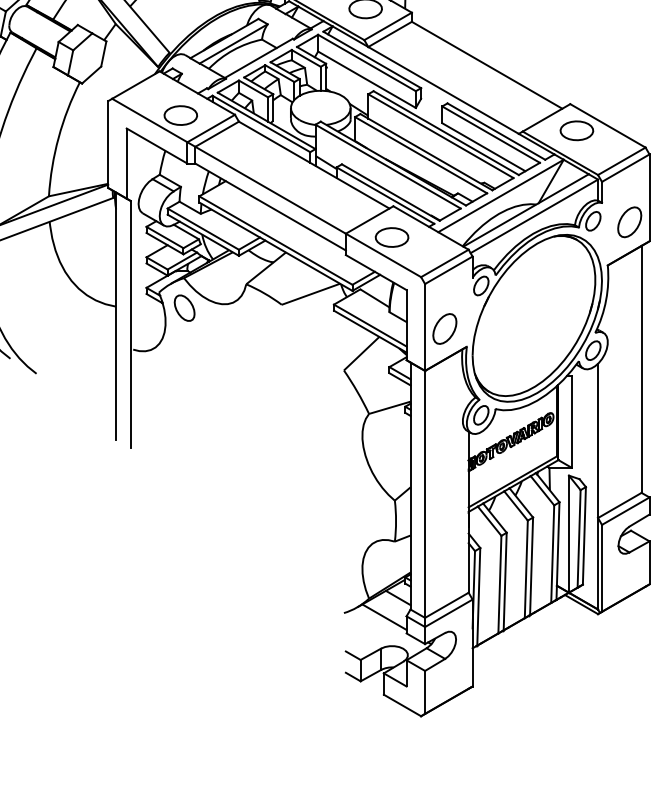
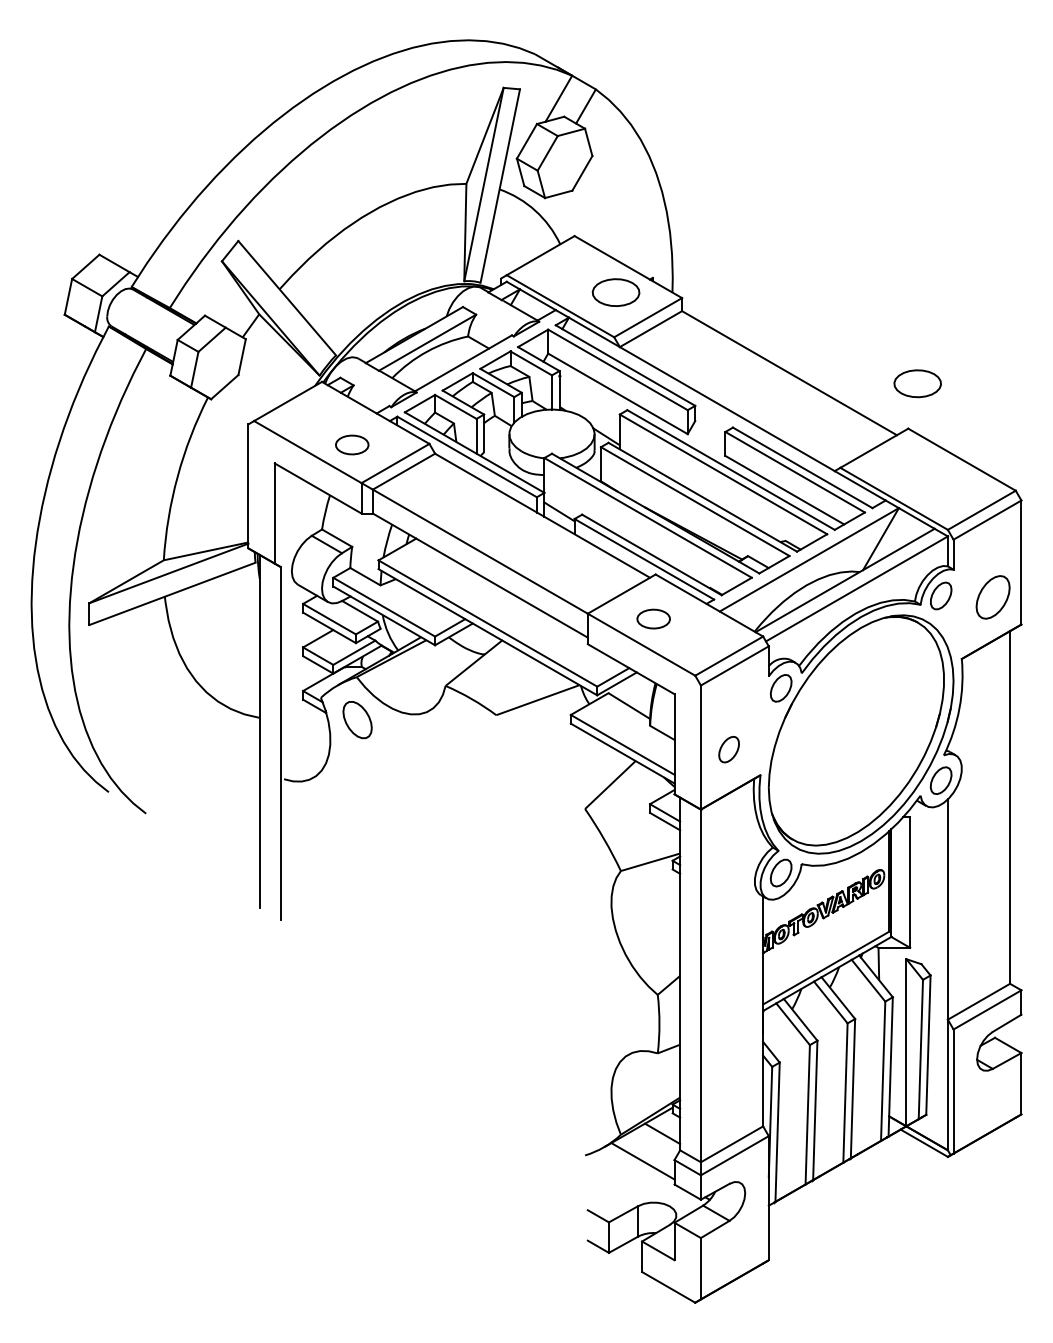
part: (181, 115) -> (352, 444), size x0.7
part: (576, 130) -> (917, 383), moved
part: (391, 237) -> (653, 618), size x0.7
part: (444, 328) -> (728, 749), size x0.6

